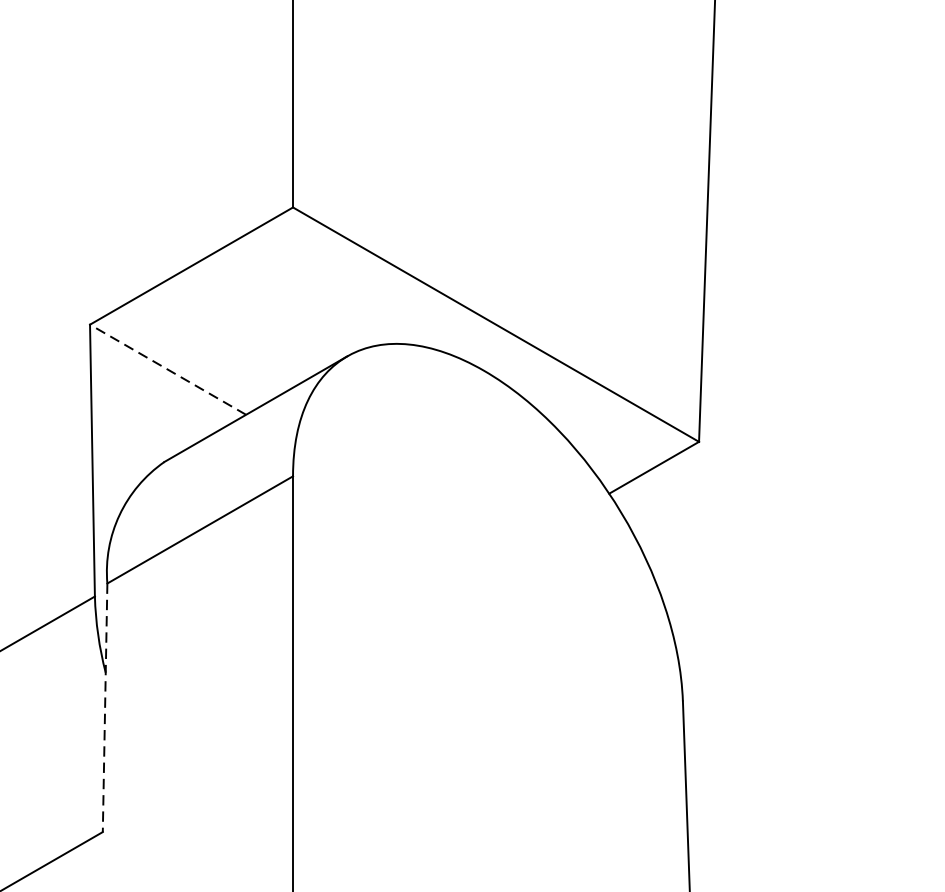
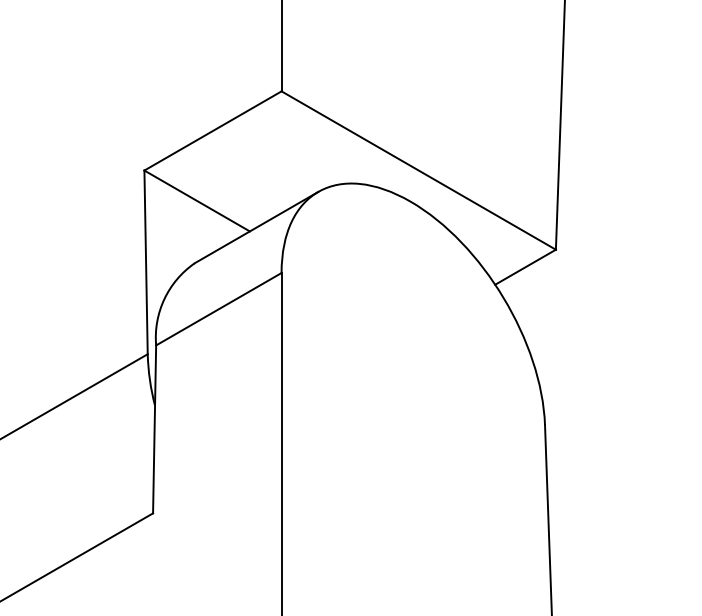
line: (168, 370) -> (197, 201), dashed -> solid
line: (104, 707) -> (154, 429), dashed -> solid

